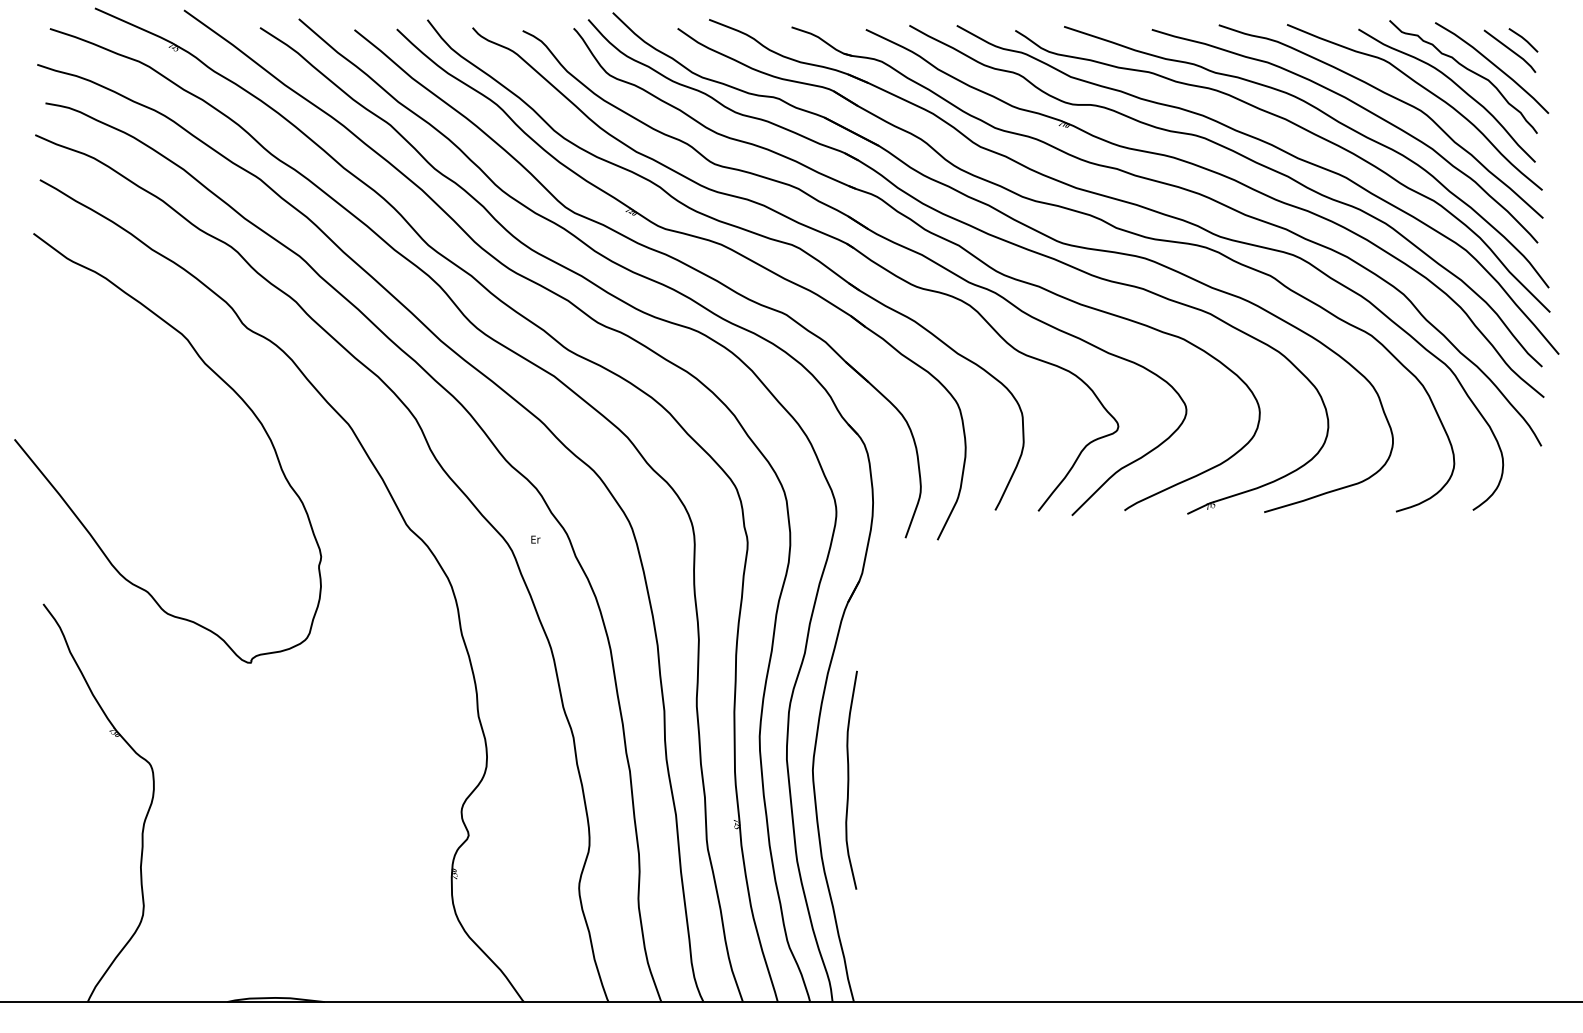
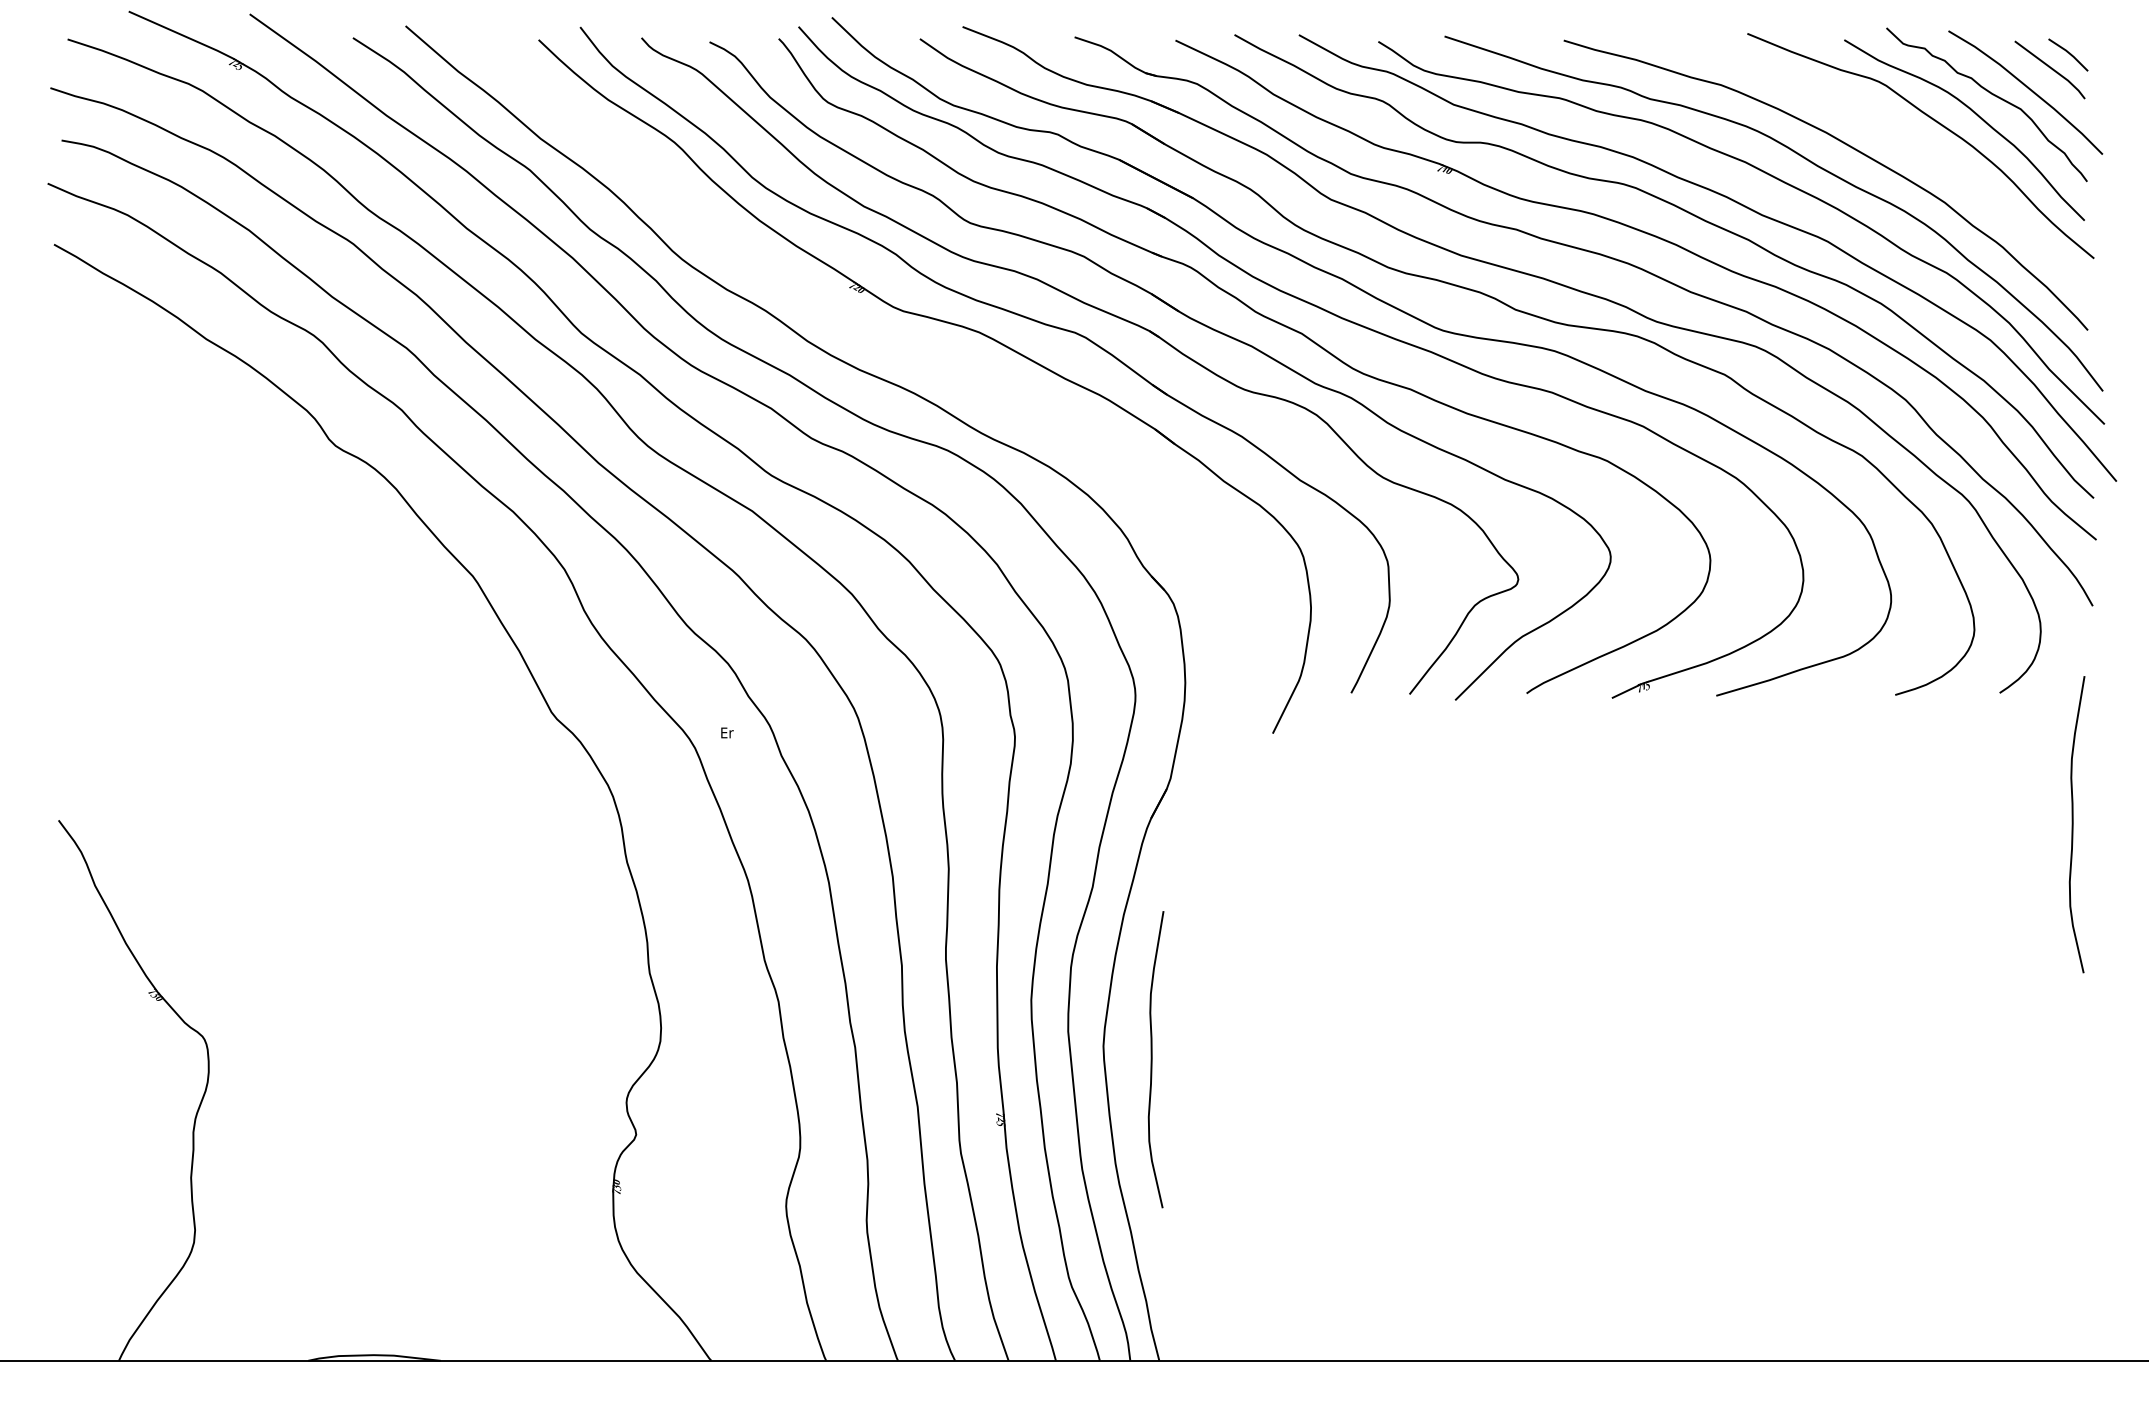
curve: (1392, 97) -> (1890, 132), removed
part: (649, 249) -> (881, 338), removed
part: (228, 386) -> (310, 525), removed
curve: (1527, 607) -> (2073, 824), added

